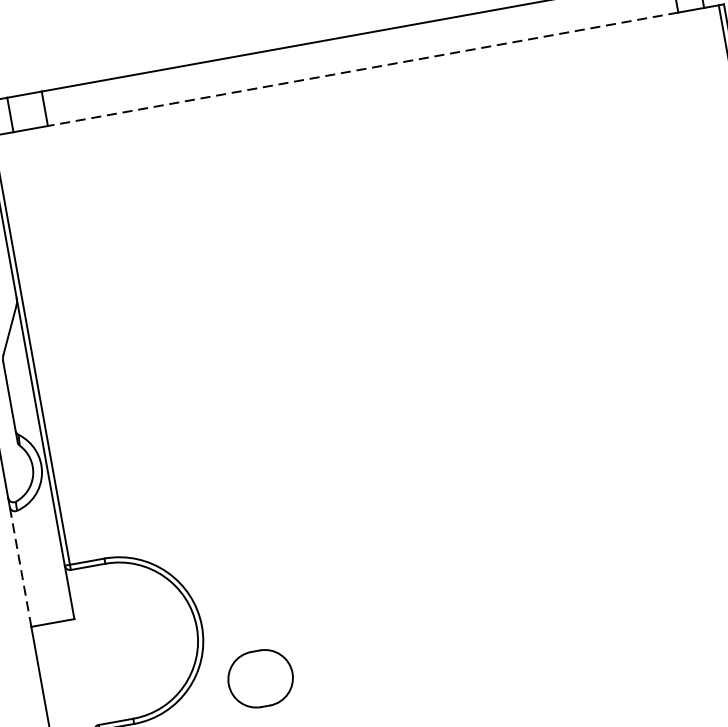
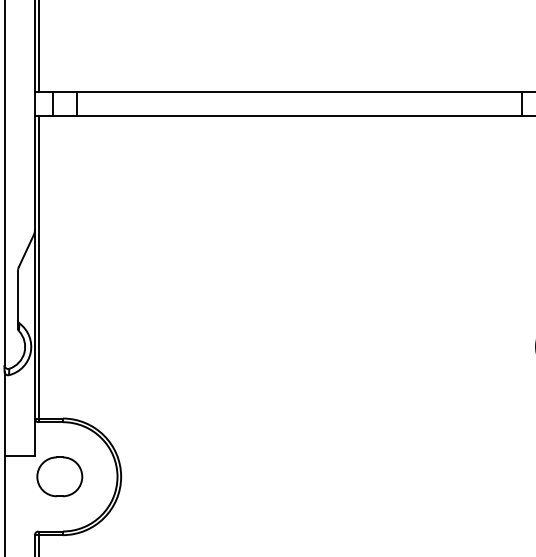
line: (362, 69) -> (299, 116), dashed -> solid
line: (20, 566) -> (4, 413), dashed -> solid
part: (260, 678) -> (59, 476), moved

